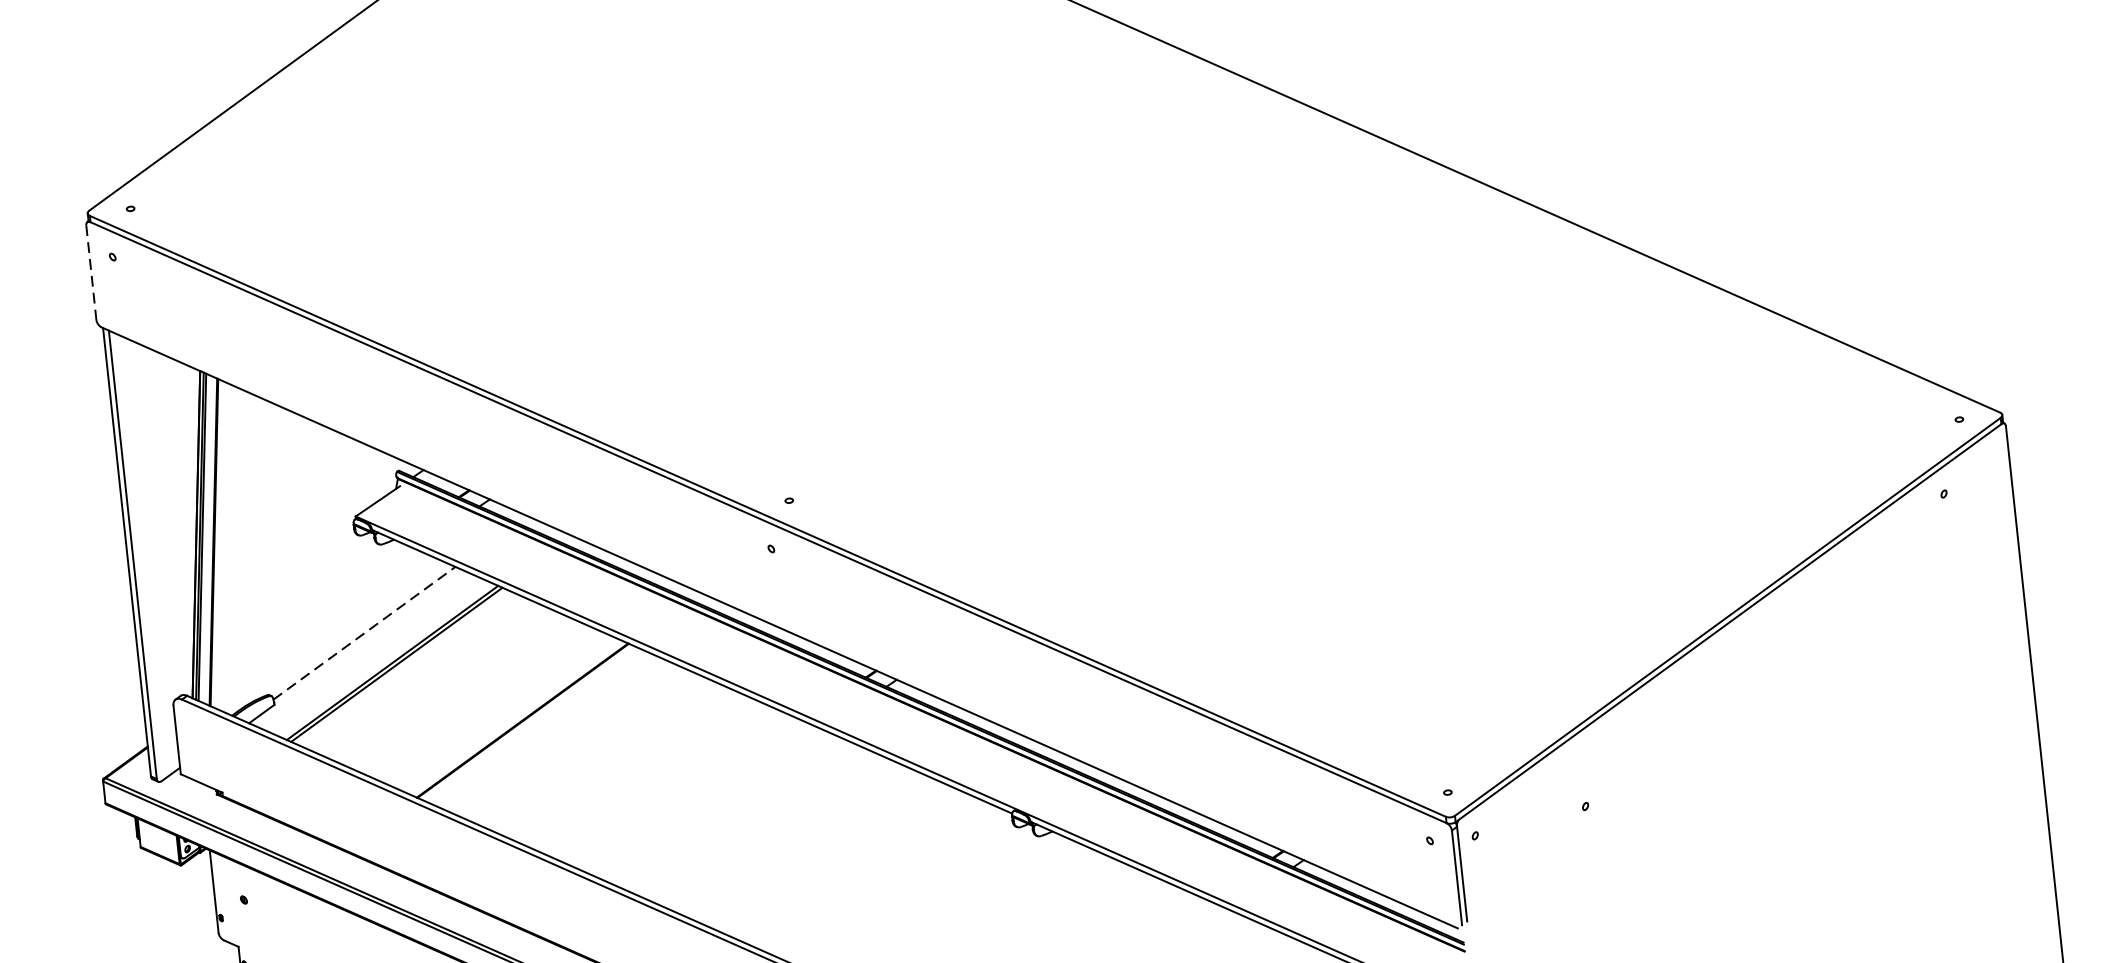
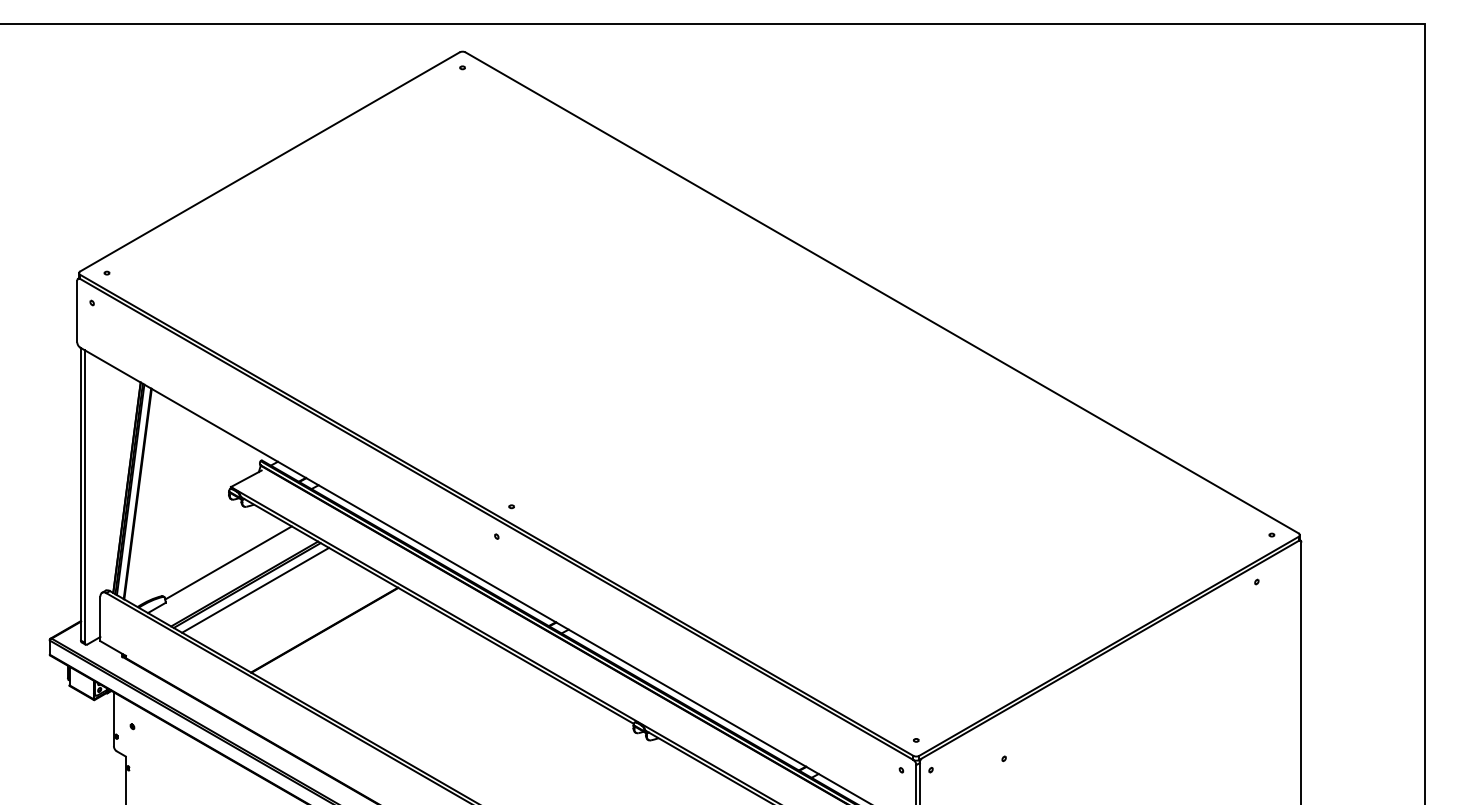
line: (91, 272) -> (77, 311), dashed -> solid
line: (364, 632) -> (228, 562), dashed -> solid
line: (410, 669) -> (255, 589), added

